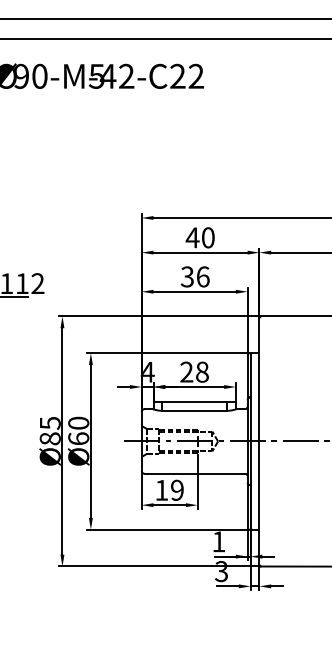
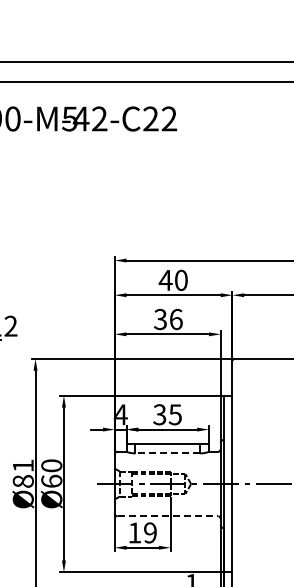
text: (194, 371) -> (167, 414), 28 -> 35
line: (194, 410) -> (167, 453), solid -> dashed
text: (50, 423) -> (23, 466), Ø85 -> Ø81
line: (195, 473) -> (168, 516), solid -> dashed

